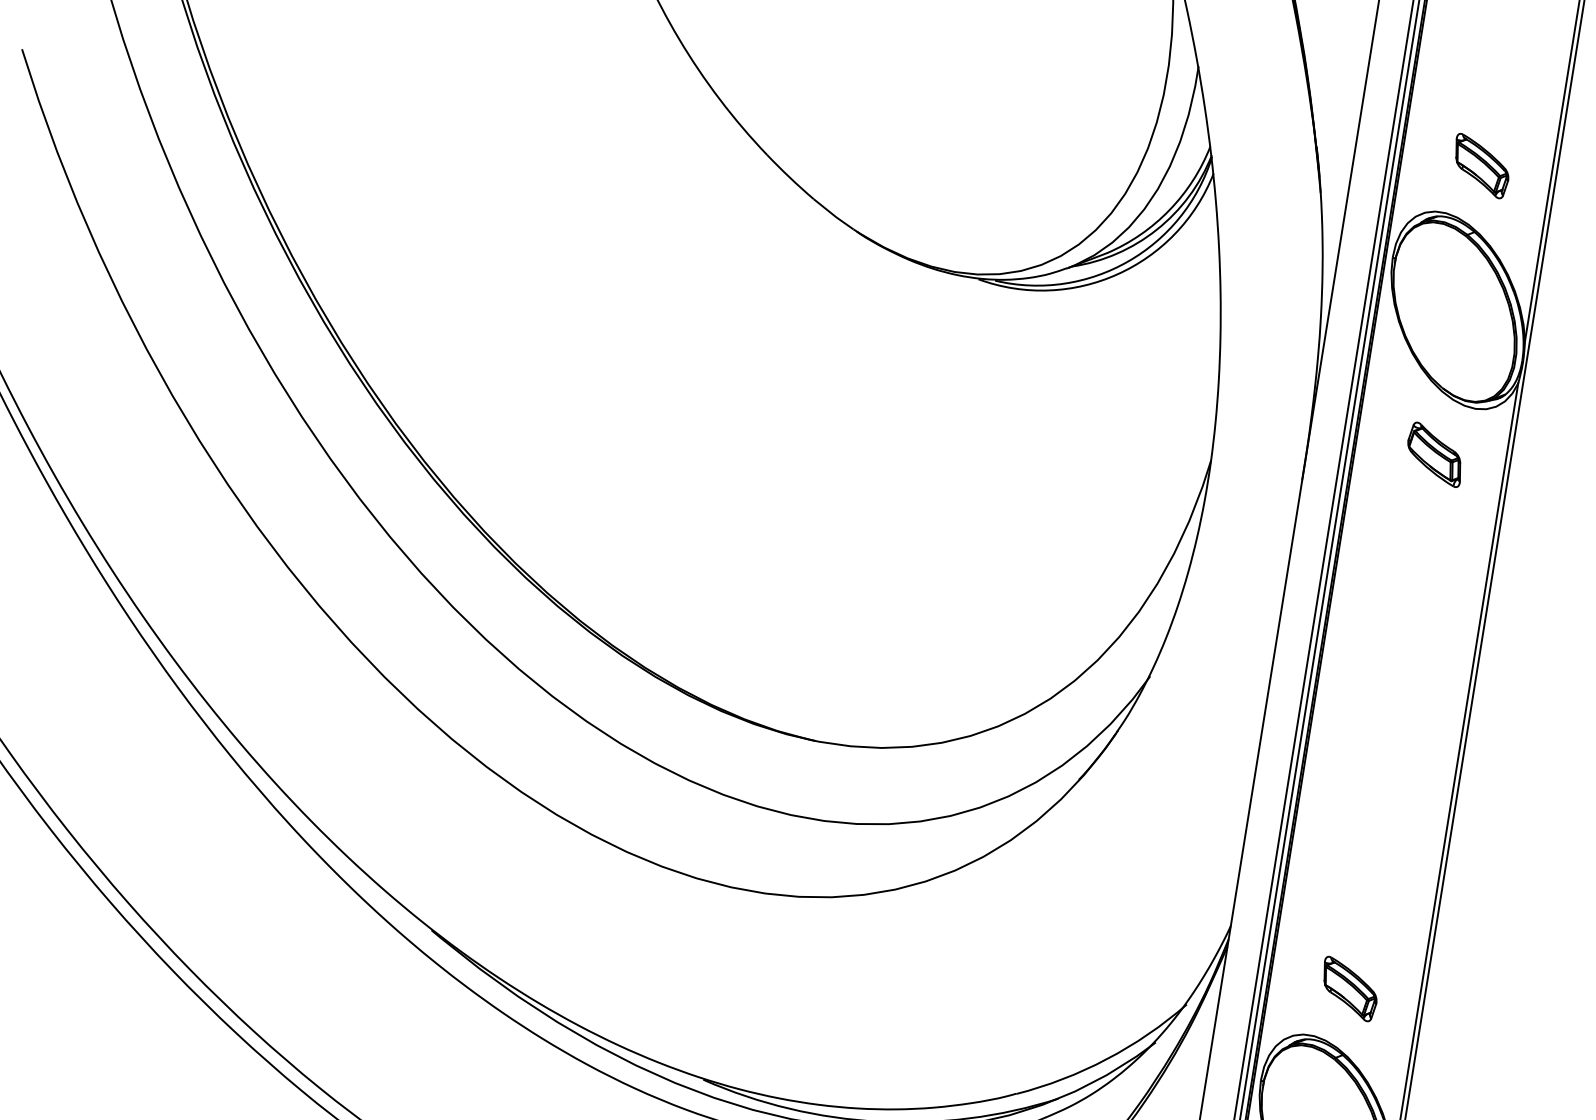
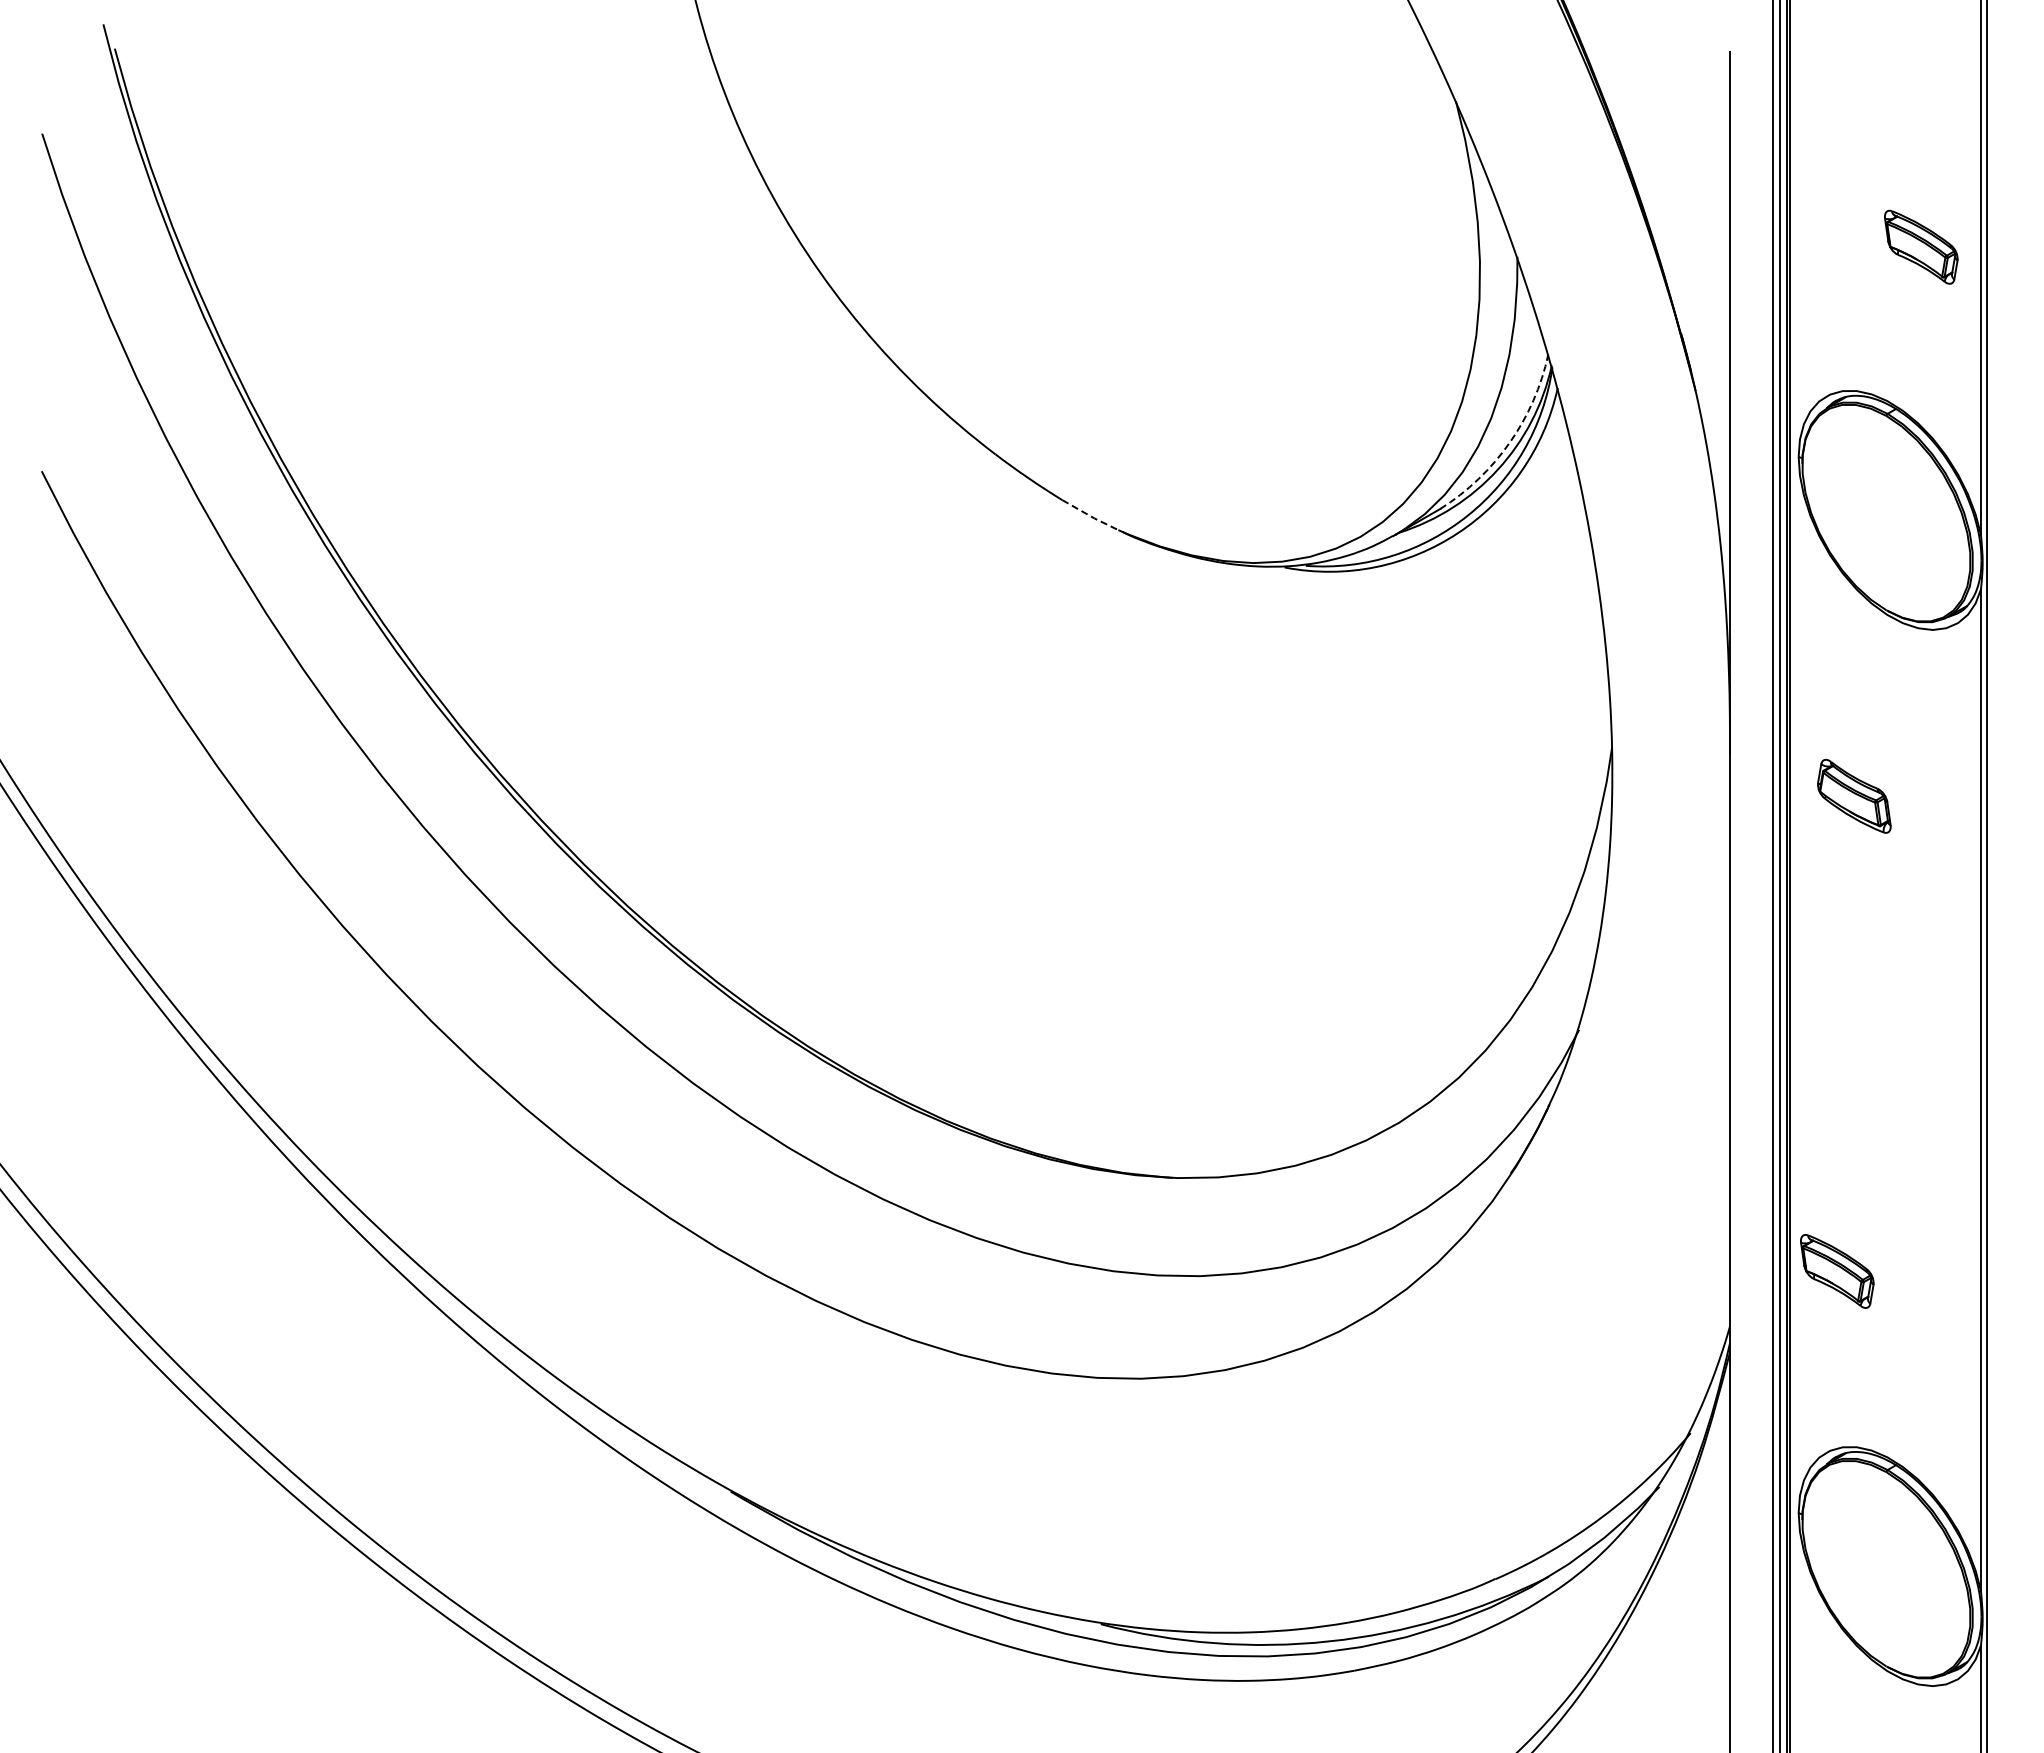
part: (1481, 165) -> (1921, 246), moved
arc: (1169, 210) -> (1509, 442), solid -> dashed
line: (833, 215) -> (1090, 516), solid -> dashed
part: (1435, 454) -> (1854, 795), moved
part: (1349, 989) -> (1837, 1271), moved

